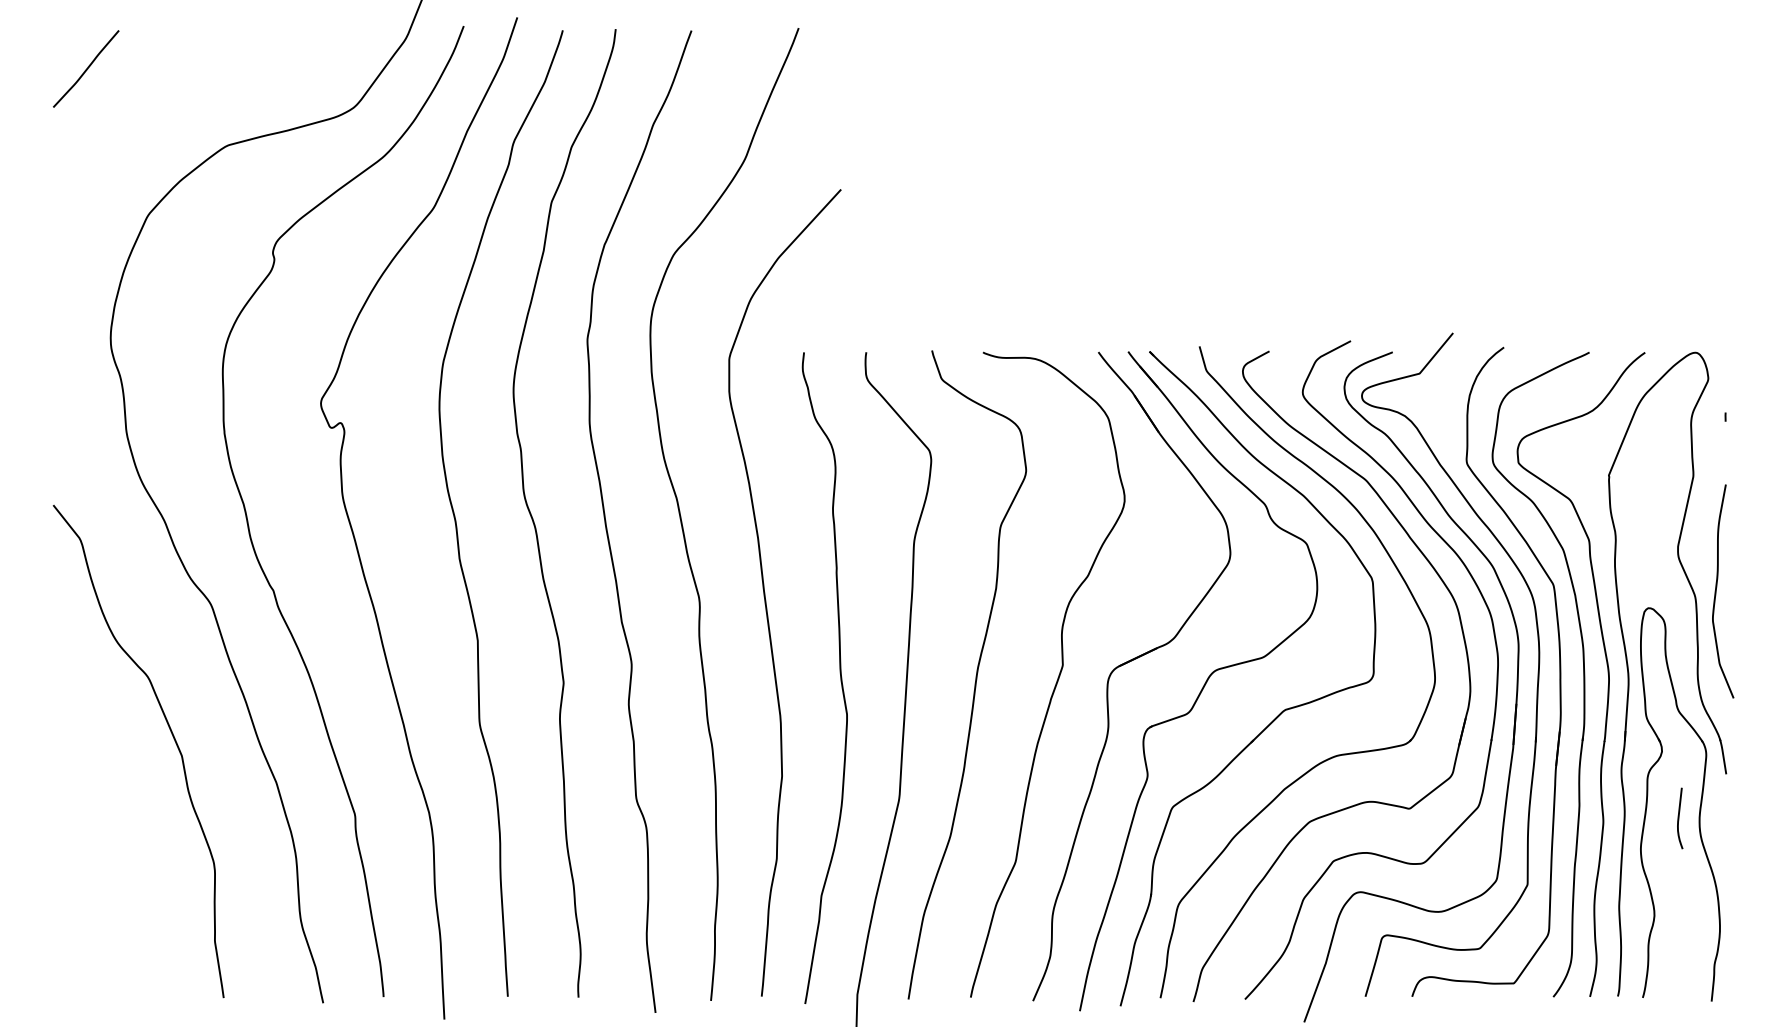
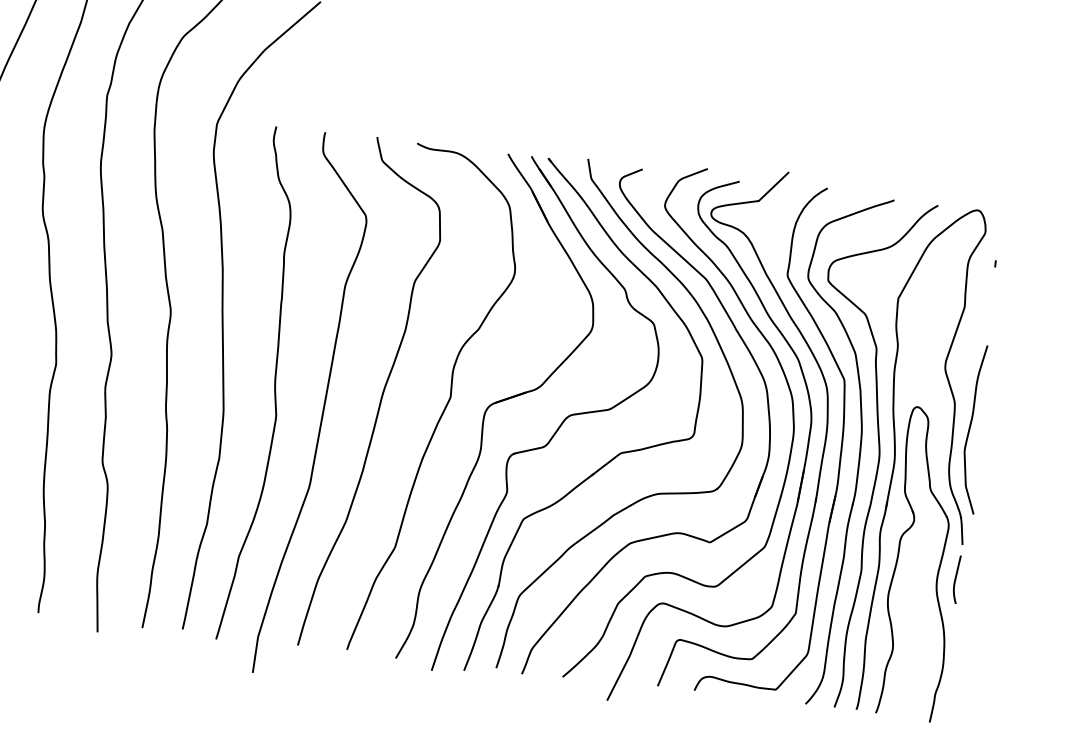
curve: (1716, 591) -> (970, 428), moved
curve: (1679, 818) -> (956, 579), moved

